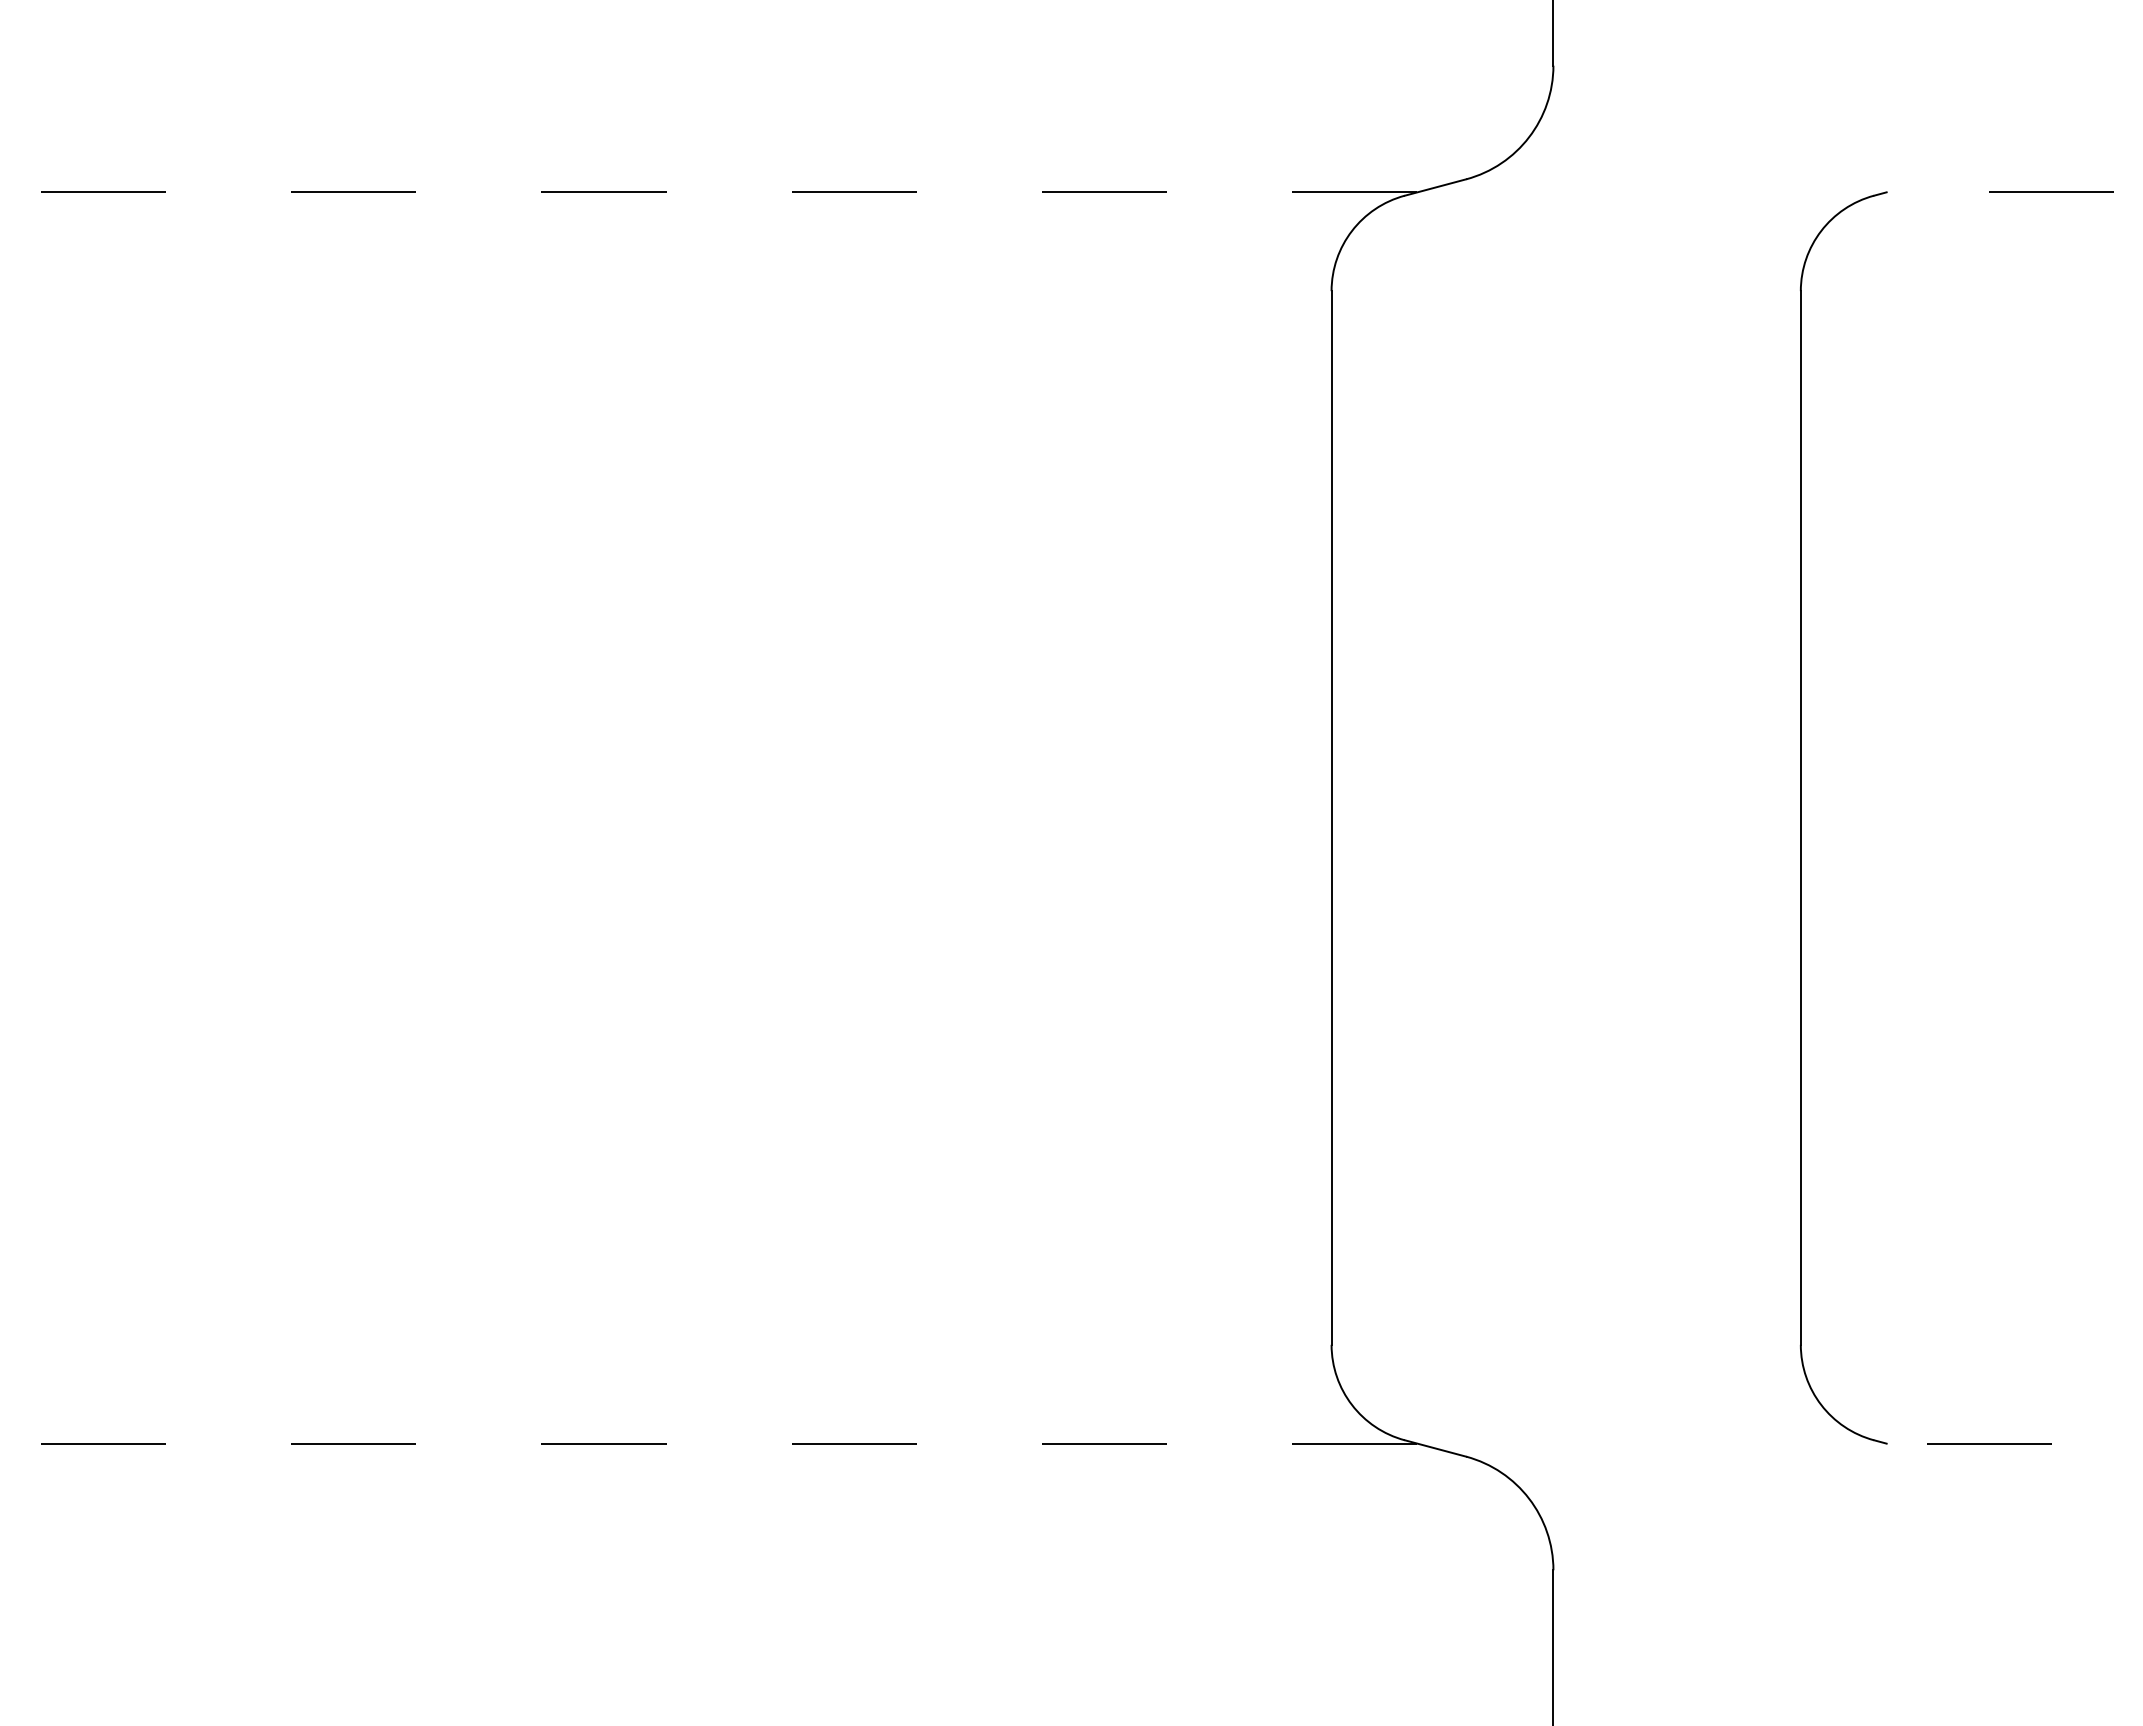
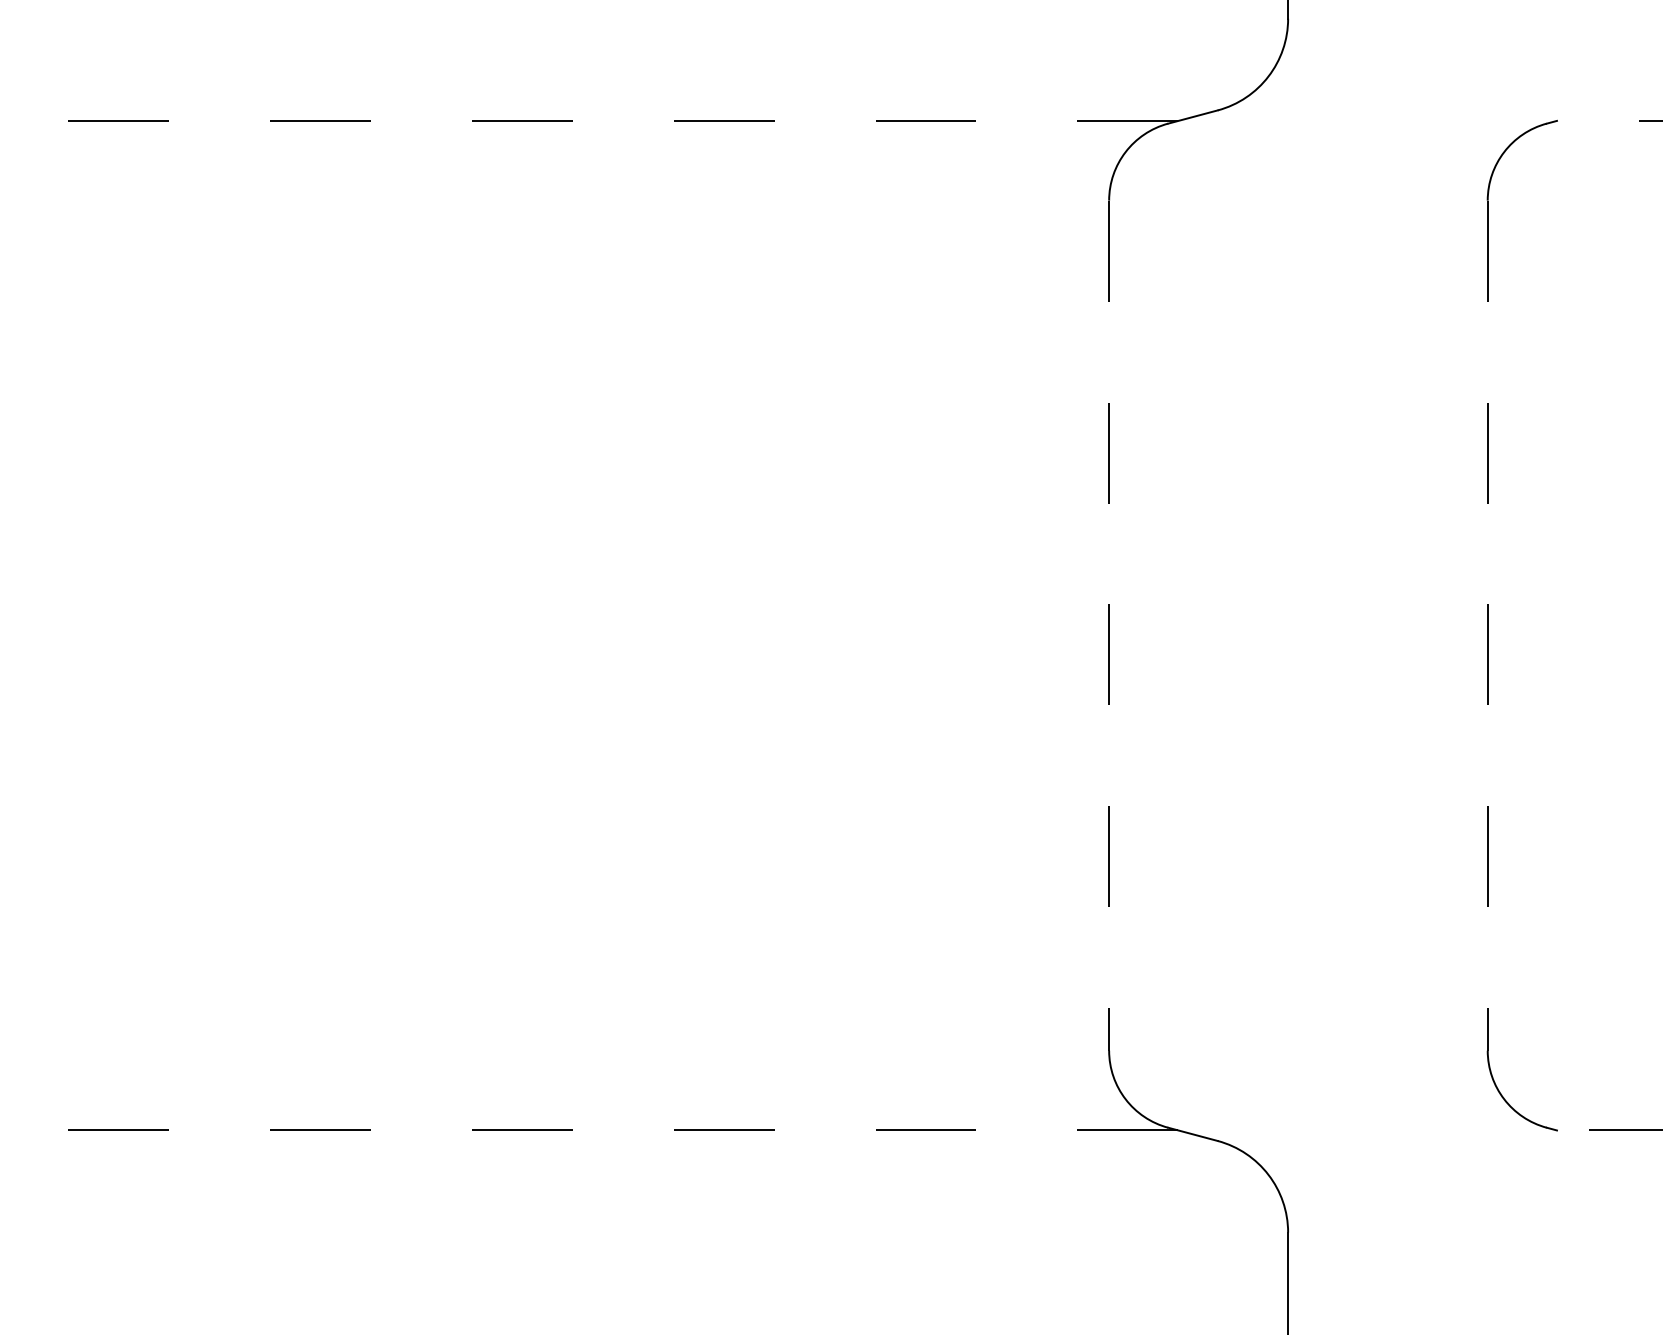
line: (1331, 818) -> (1109, 626), solid -> dashed
line: (1800, 818) -> (1487, 626), solid -> dashed

